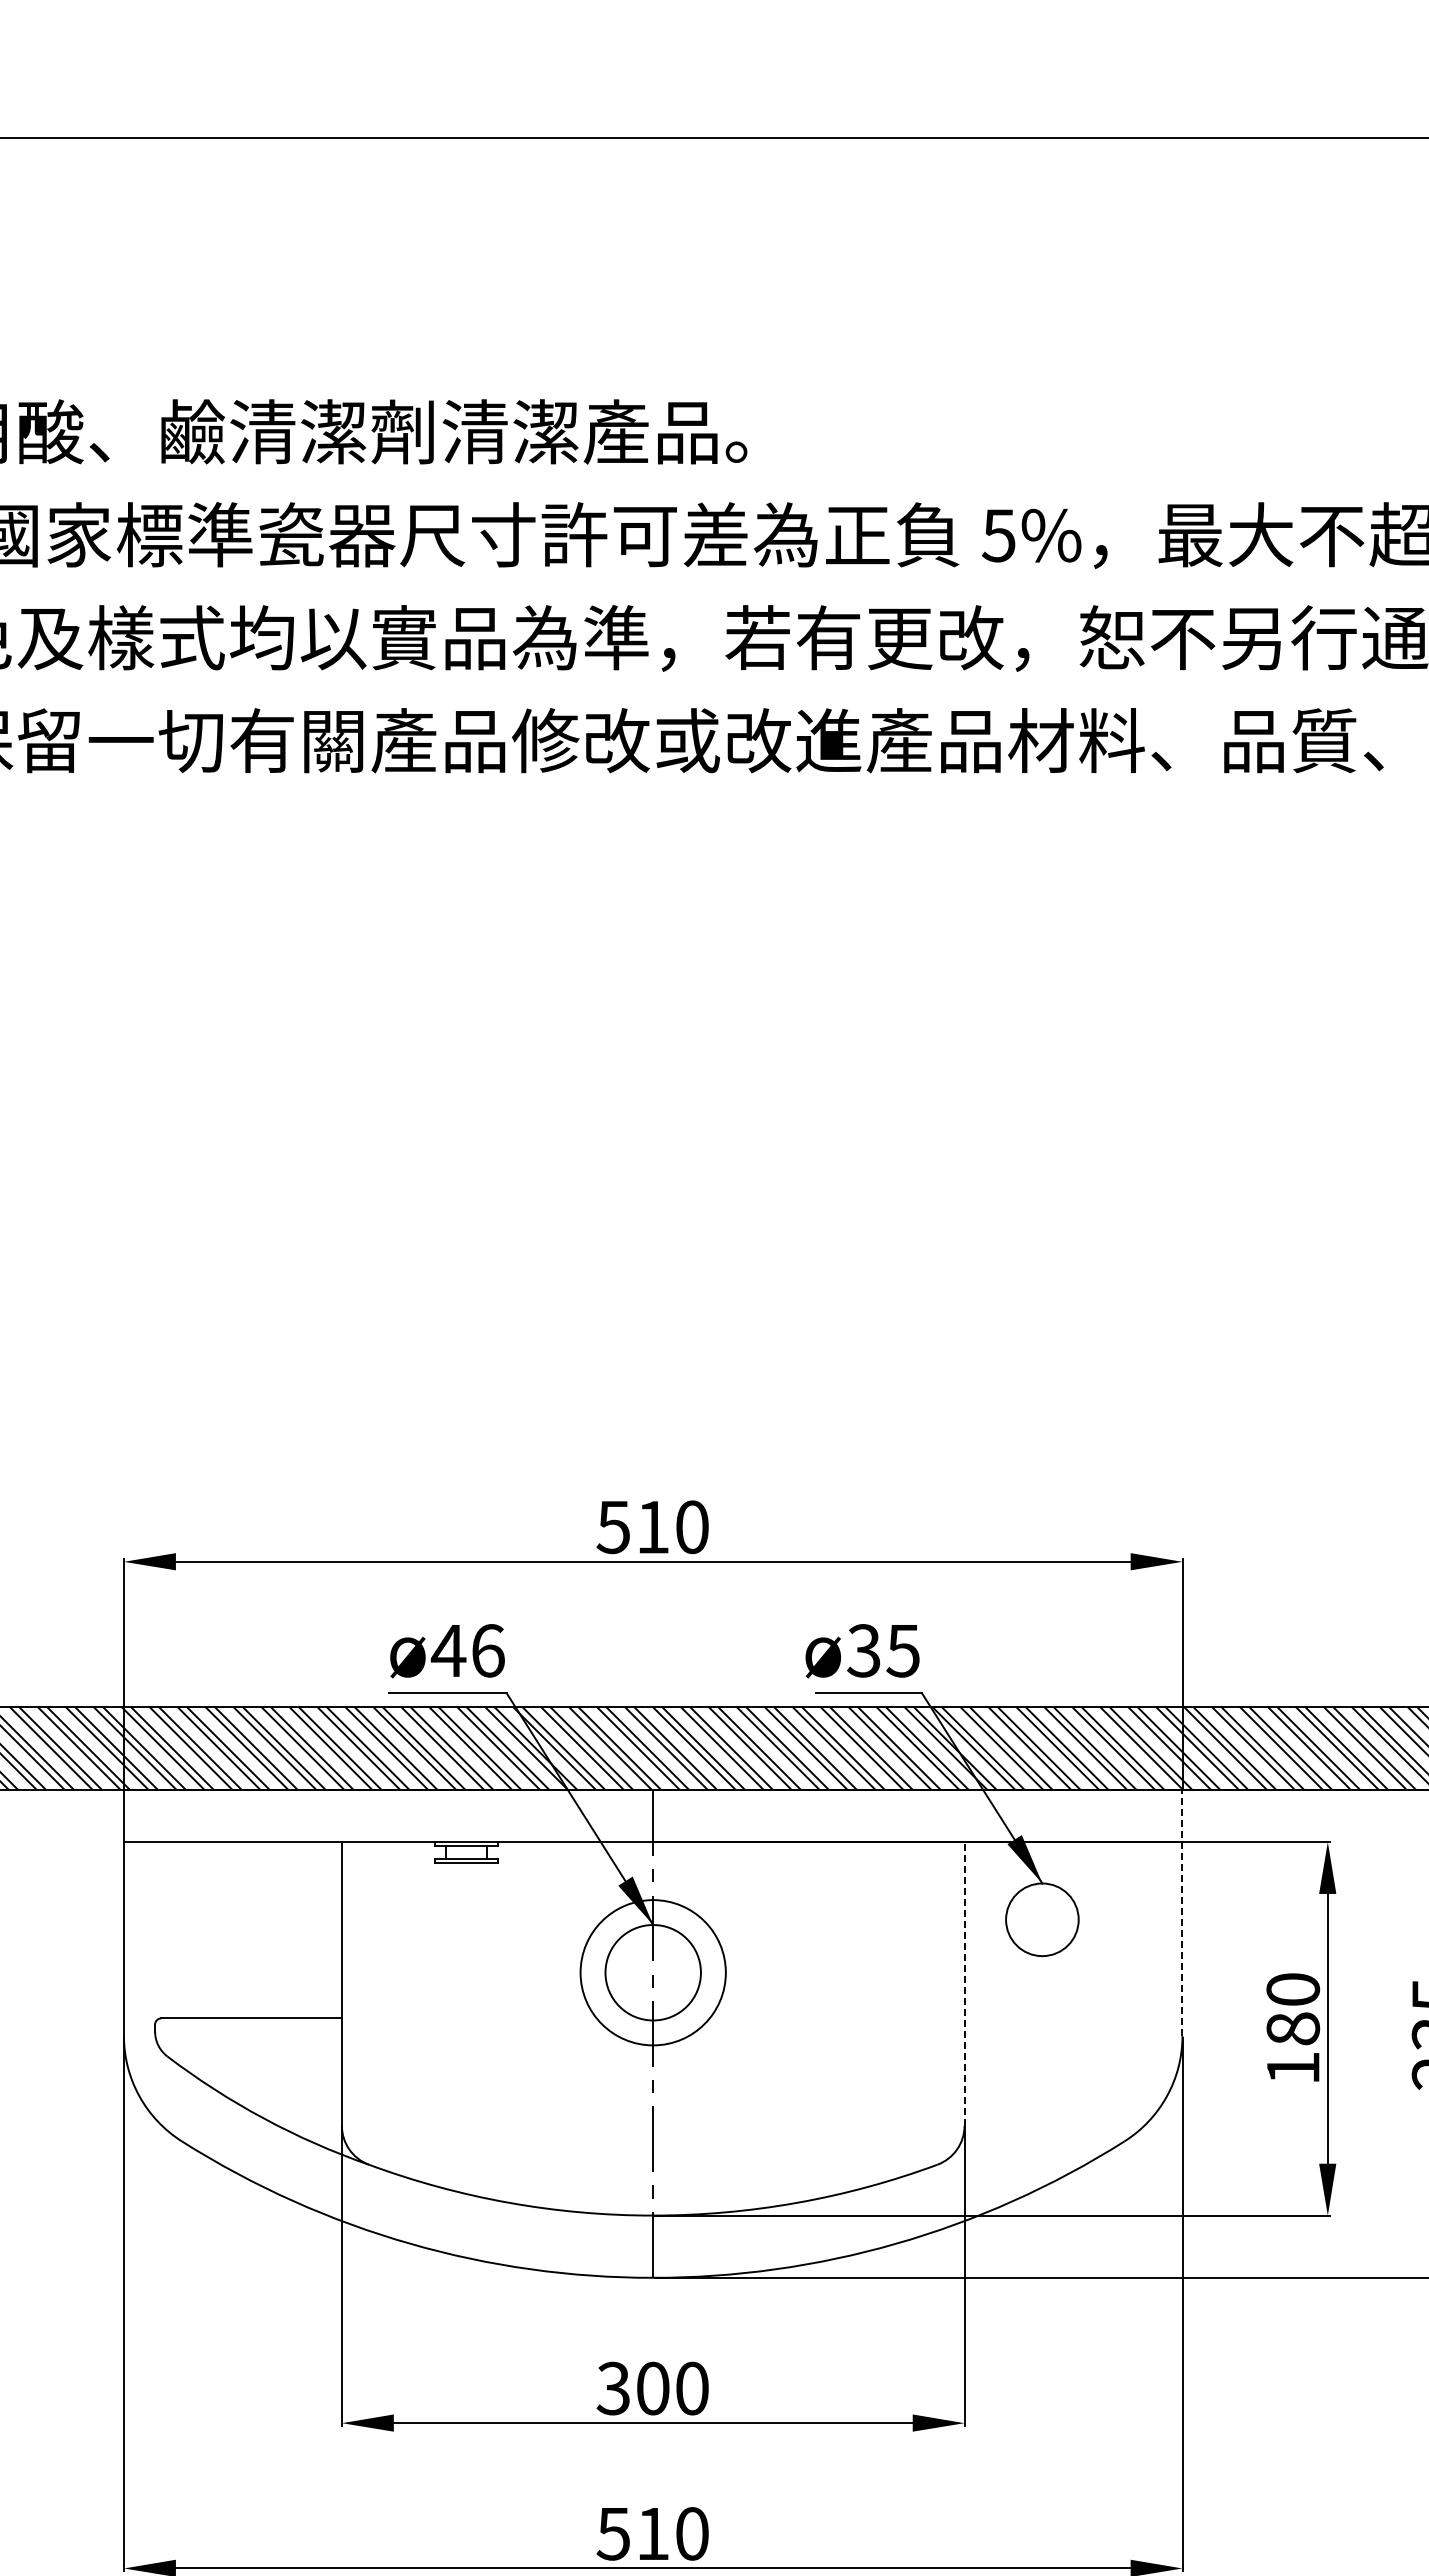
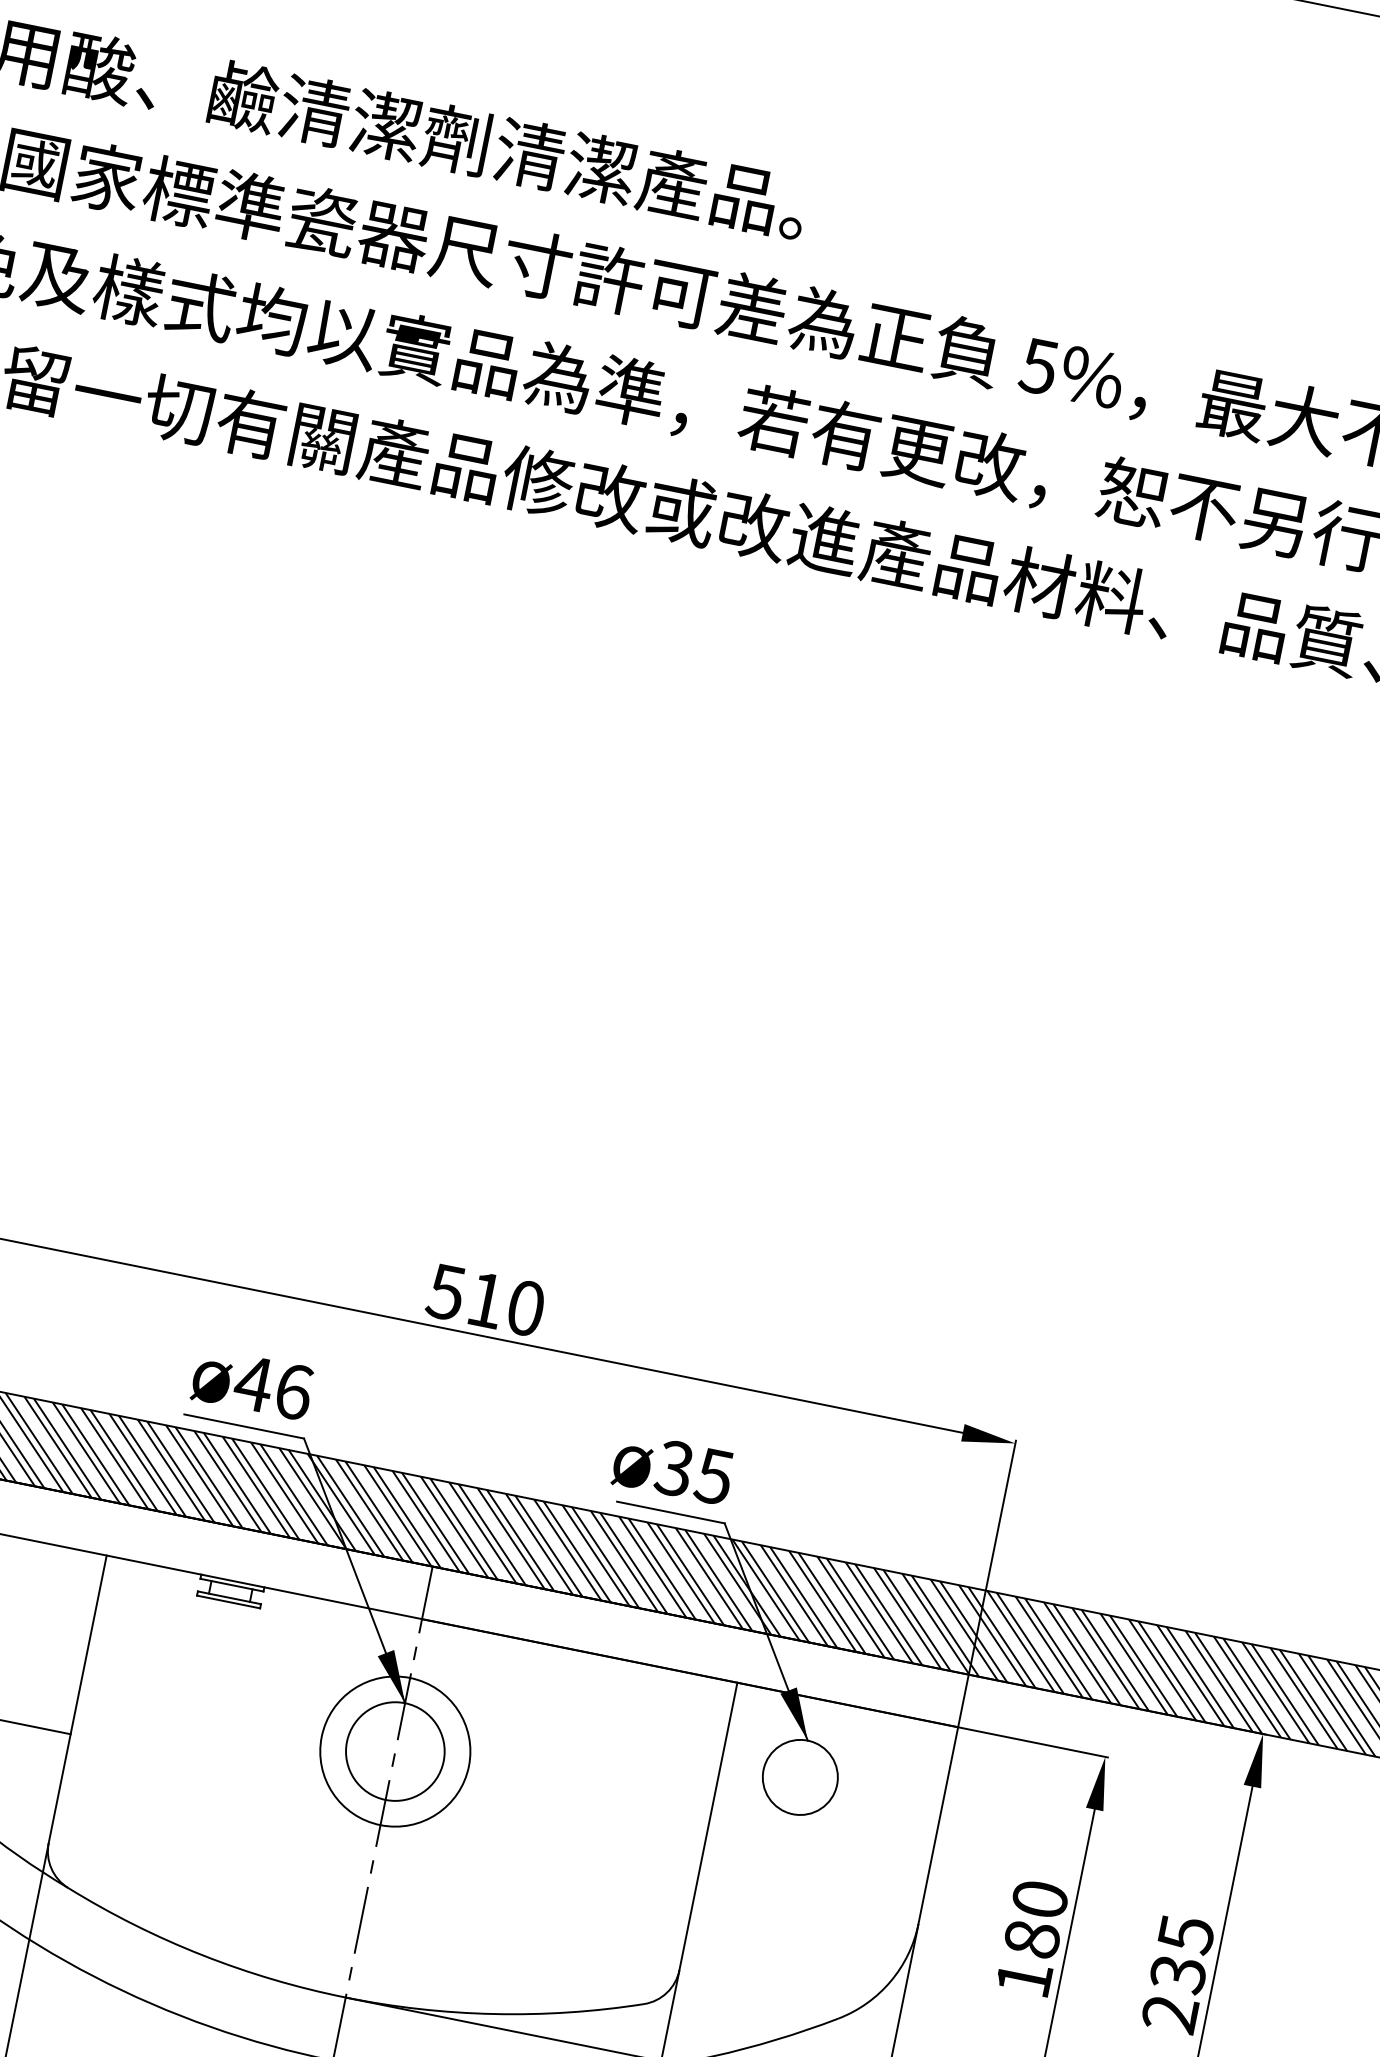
line: (1182, 1912) -> (943, 1798), dashed -> solid
line: (964, 1983) -> (708, 1826), dashed -> solid

